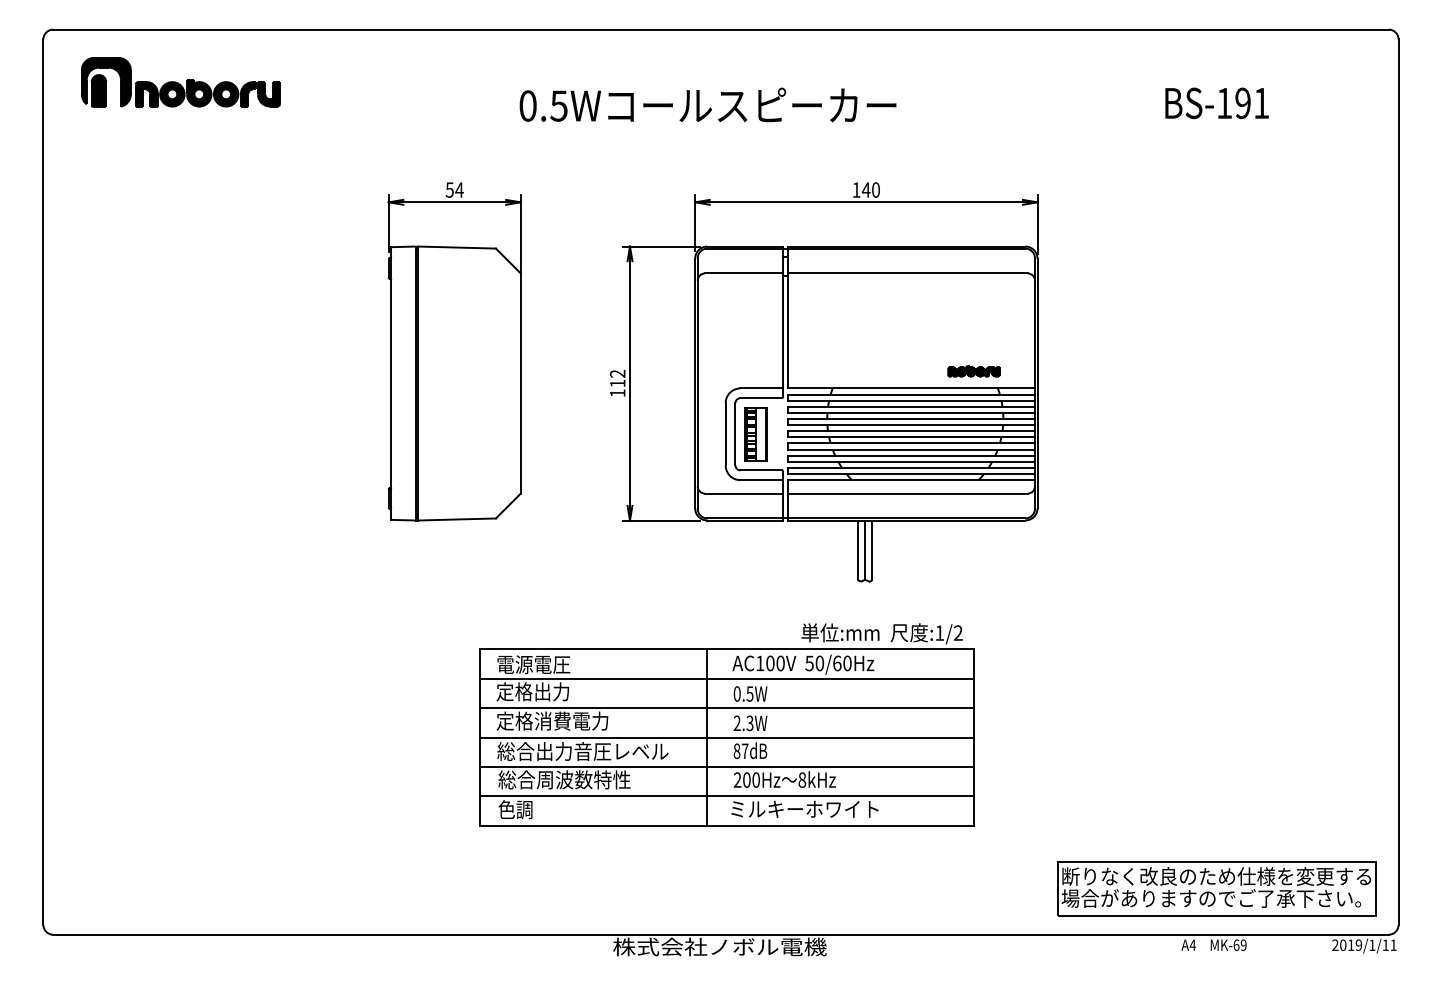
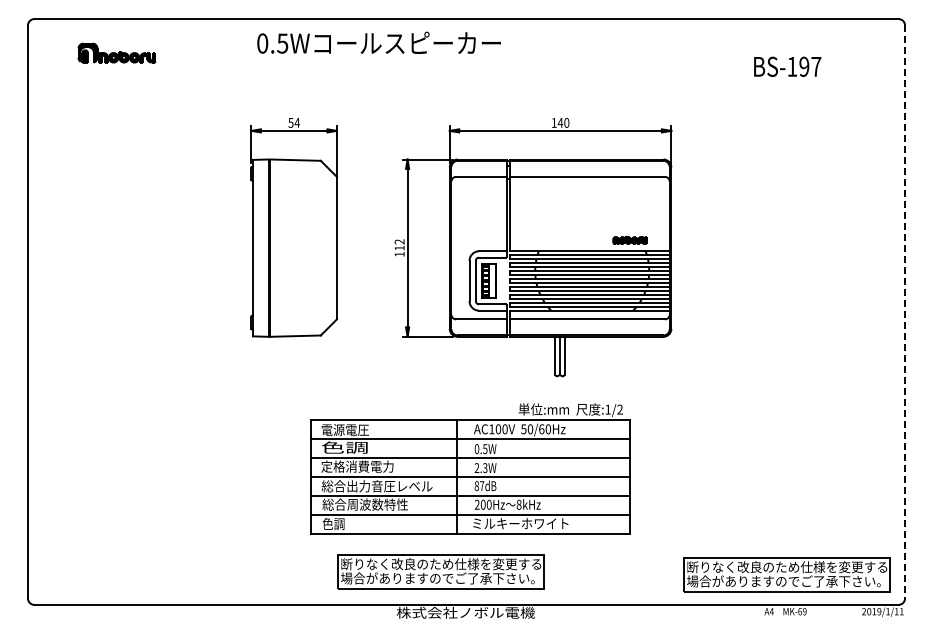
part: (180, 81) -> (116, 52), size x0.6
text: (1261, 102) -> (816, 66), BS-191 -> BS-197
text: (707, 104) -> (378, 42), moved
line: (1399, 481) -> (905, 311), solid -> dashed
text: (532, 691) -> (344, 447), 定格出力 -> 色調
part: (680, 883) -> (440, 571), added

